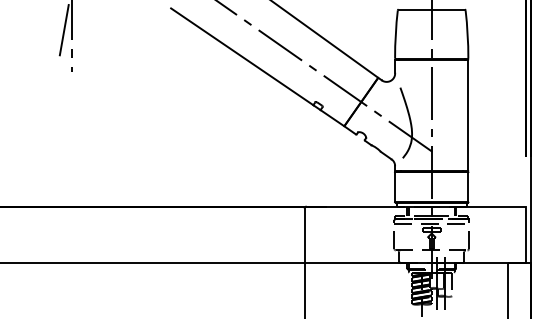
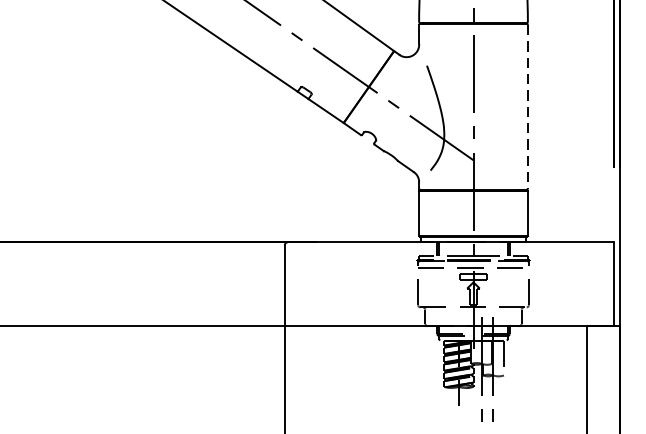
line: (468, 115) -> (528, 107), solid -> dashed

